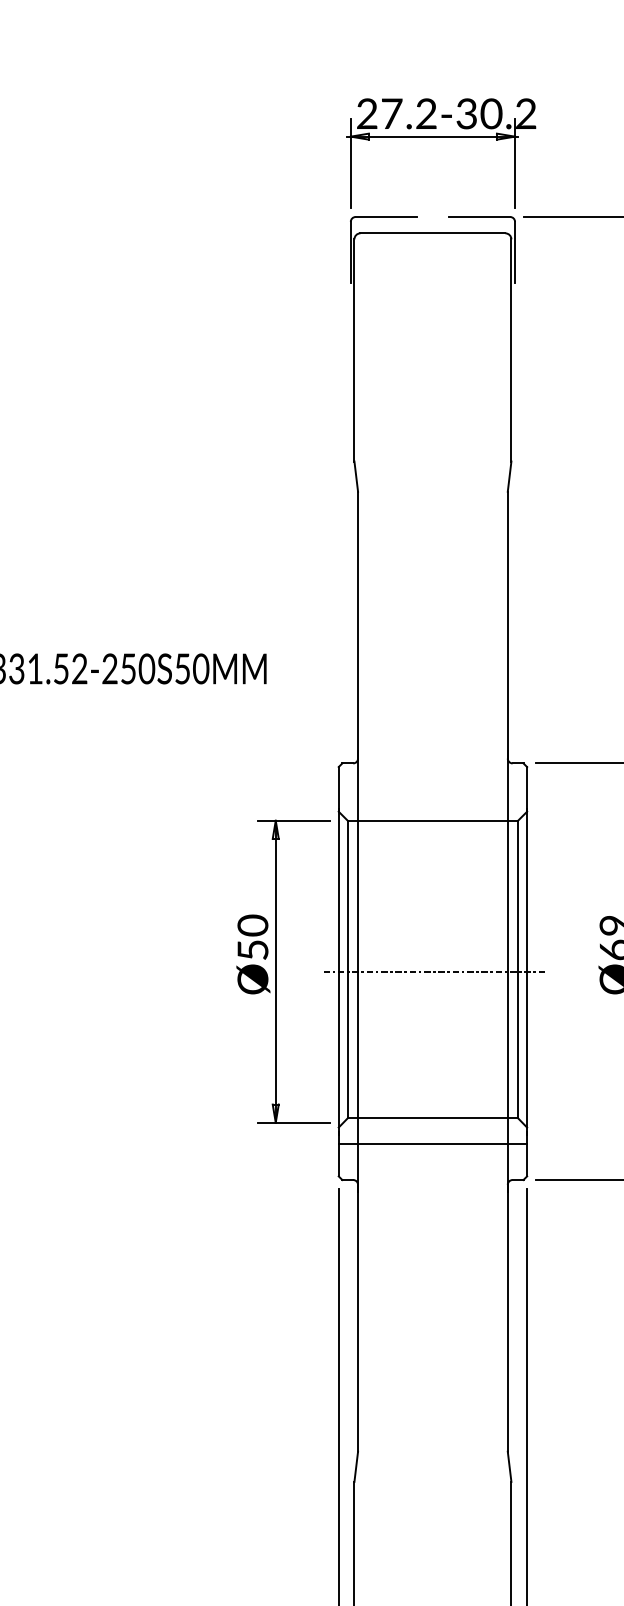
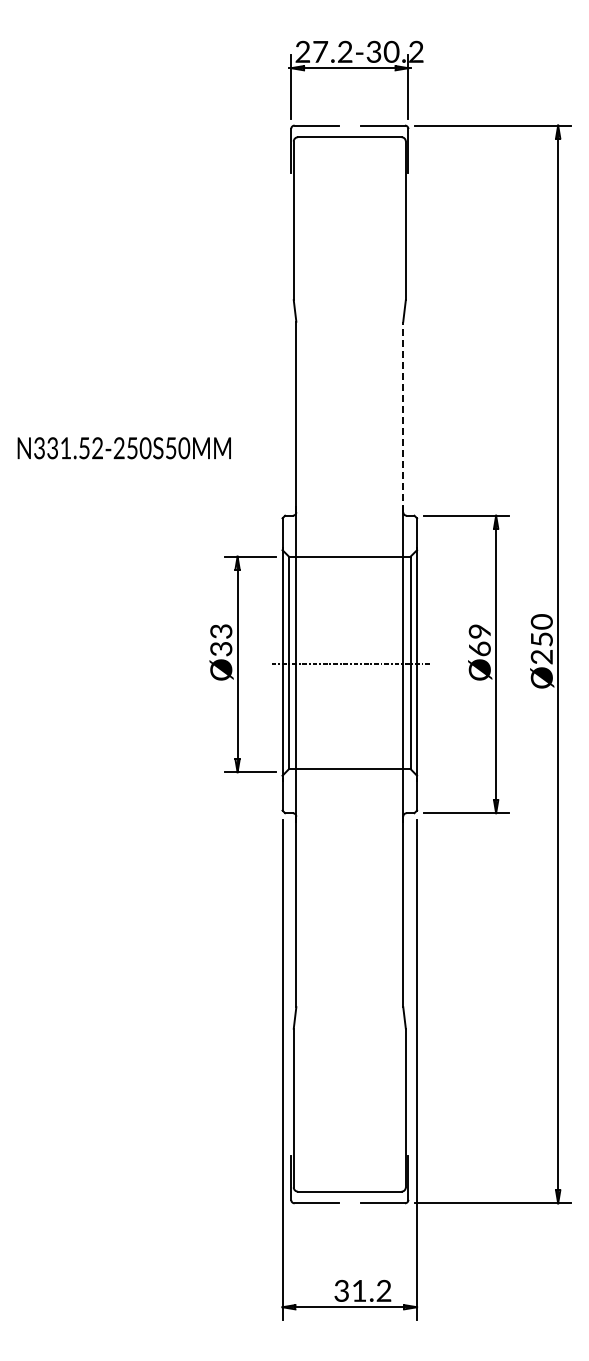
line: (508, 624) -> (403, 416), solid -> dashed
text: (253, 936) -> (221, 639), Ø50 -> Ø33
line: (432, 1144) -> (349, 787), removed

